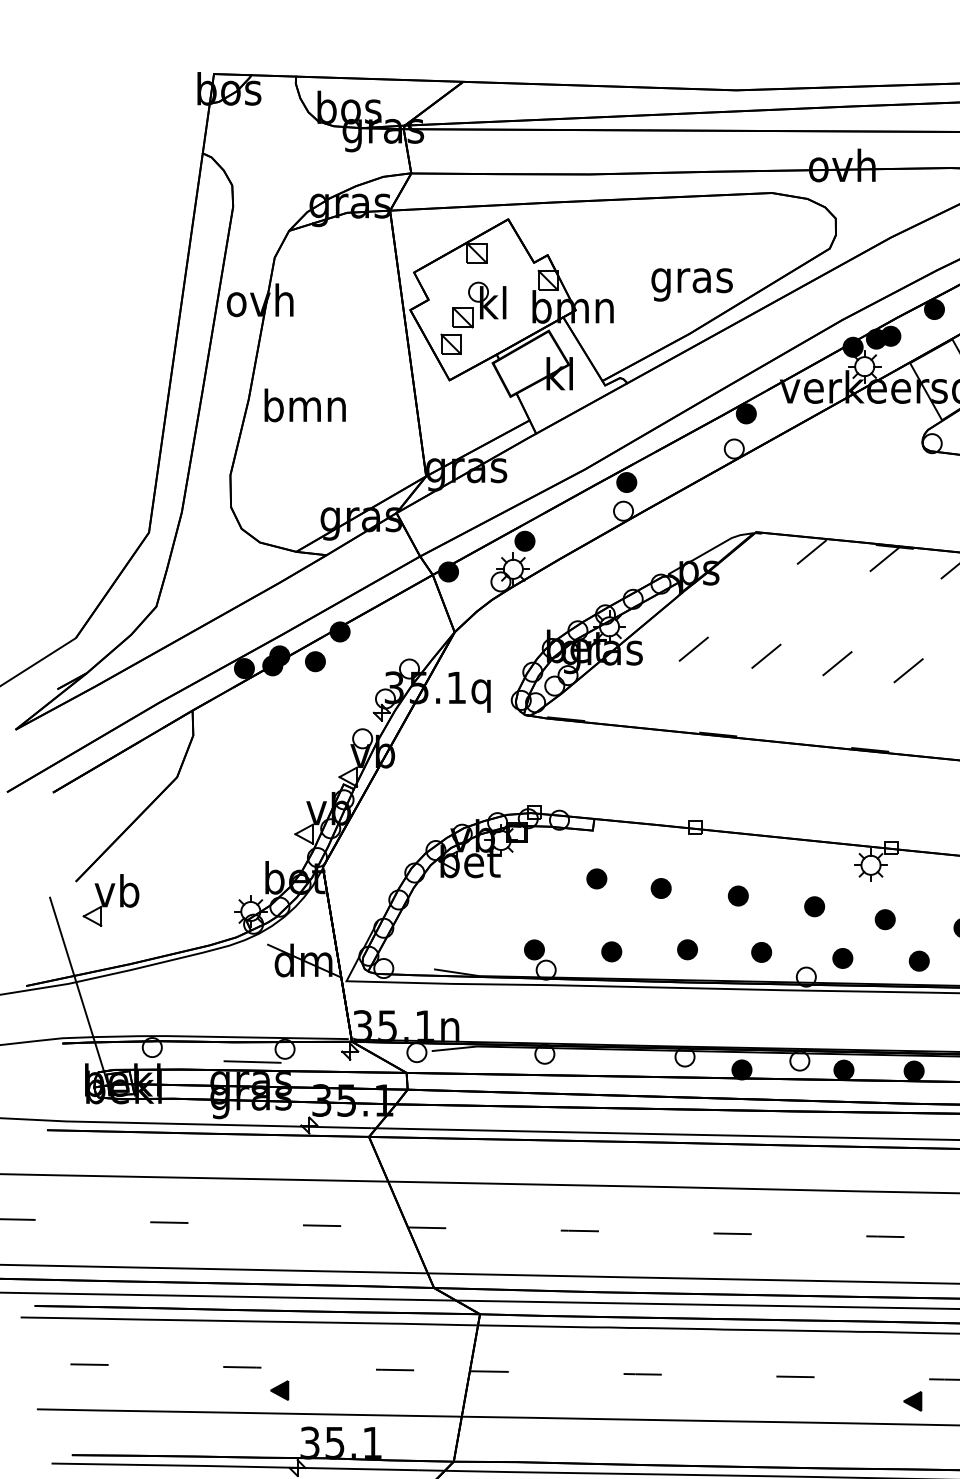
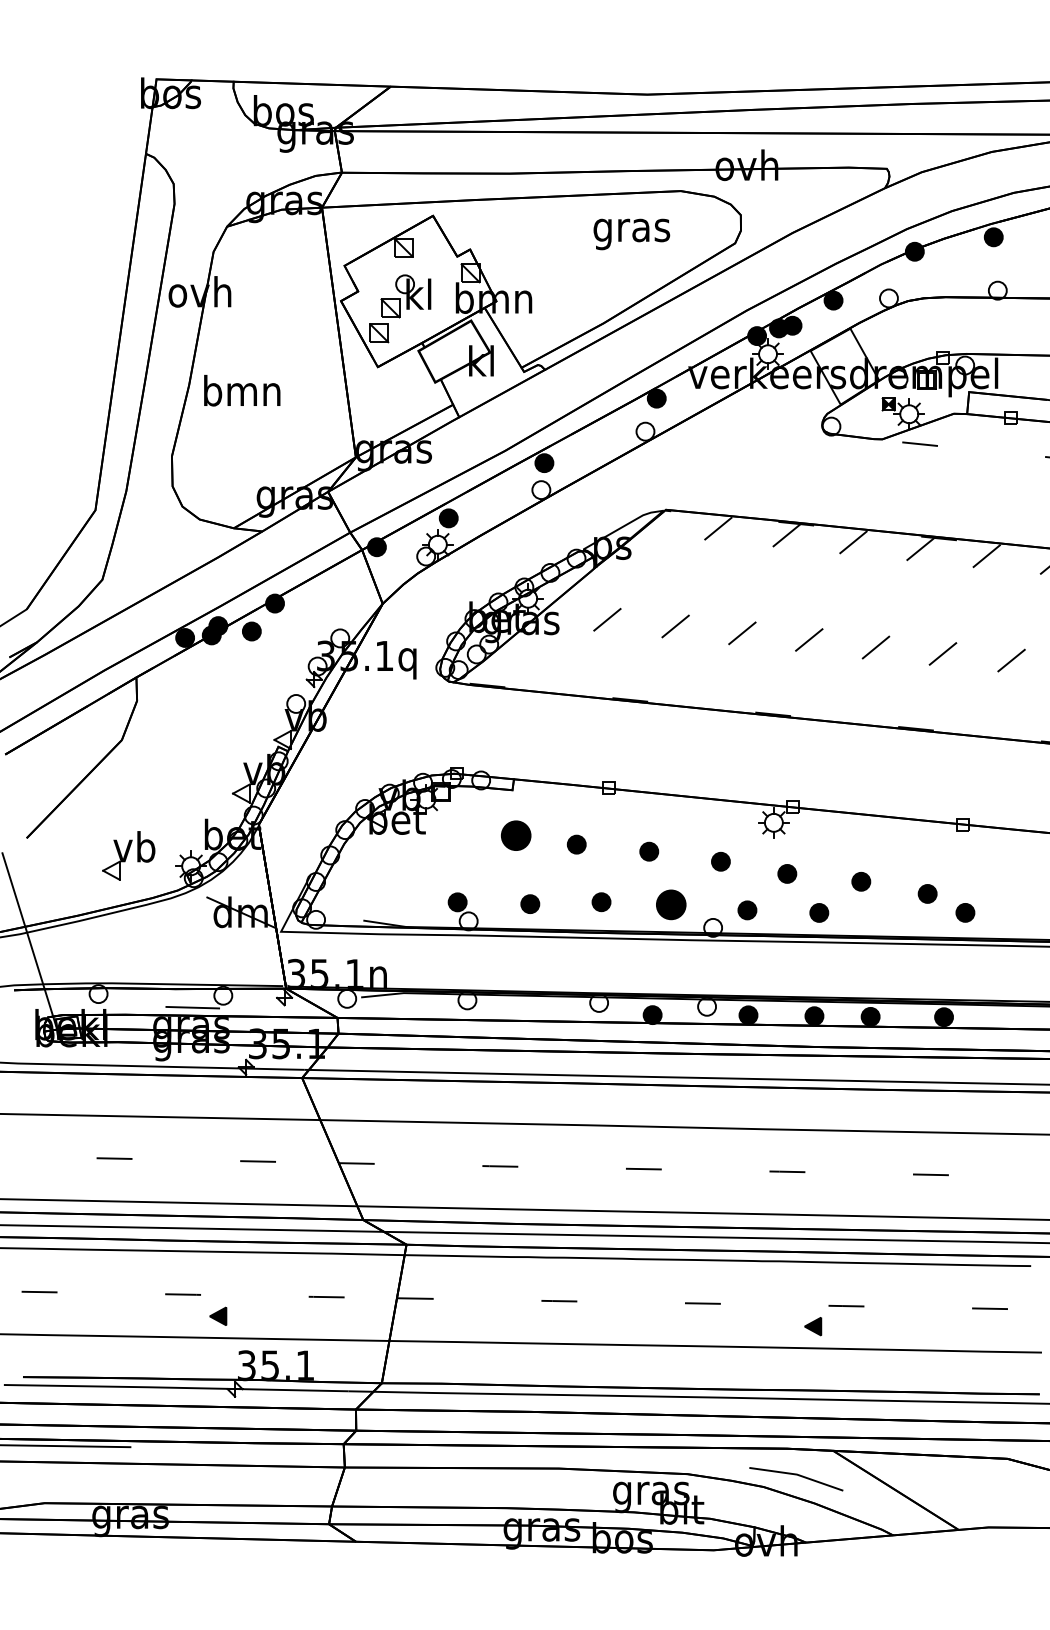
text: (691, 284) -> (631, 234), moved
part: (597, 878) -> (516, 835), size x1.6
part: (110, 900) -> (128, 855), moved
part: (760, 952) -> (670, 904), size x1.6

